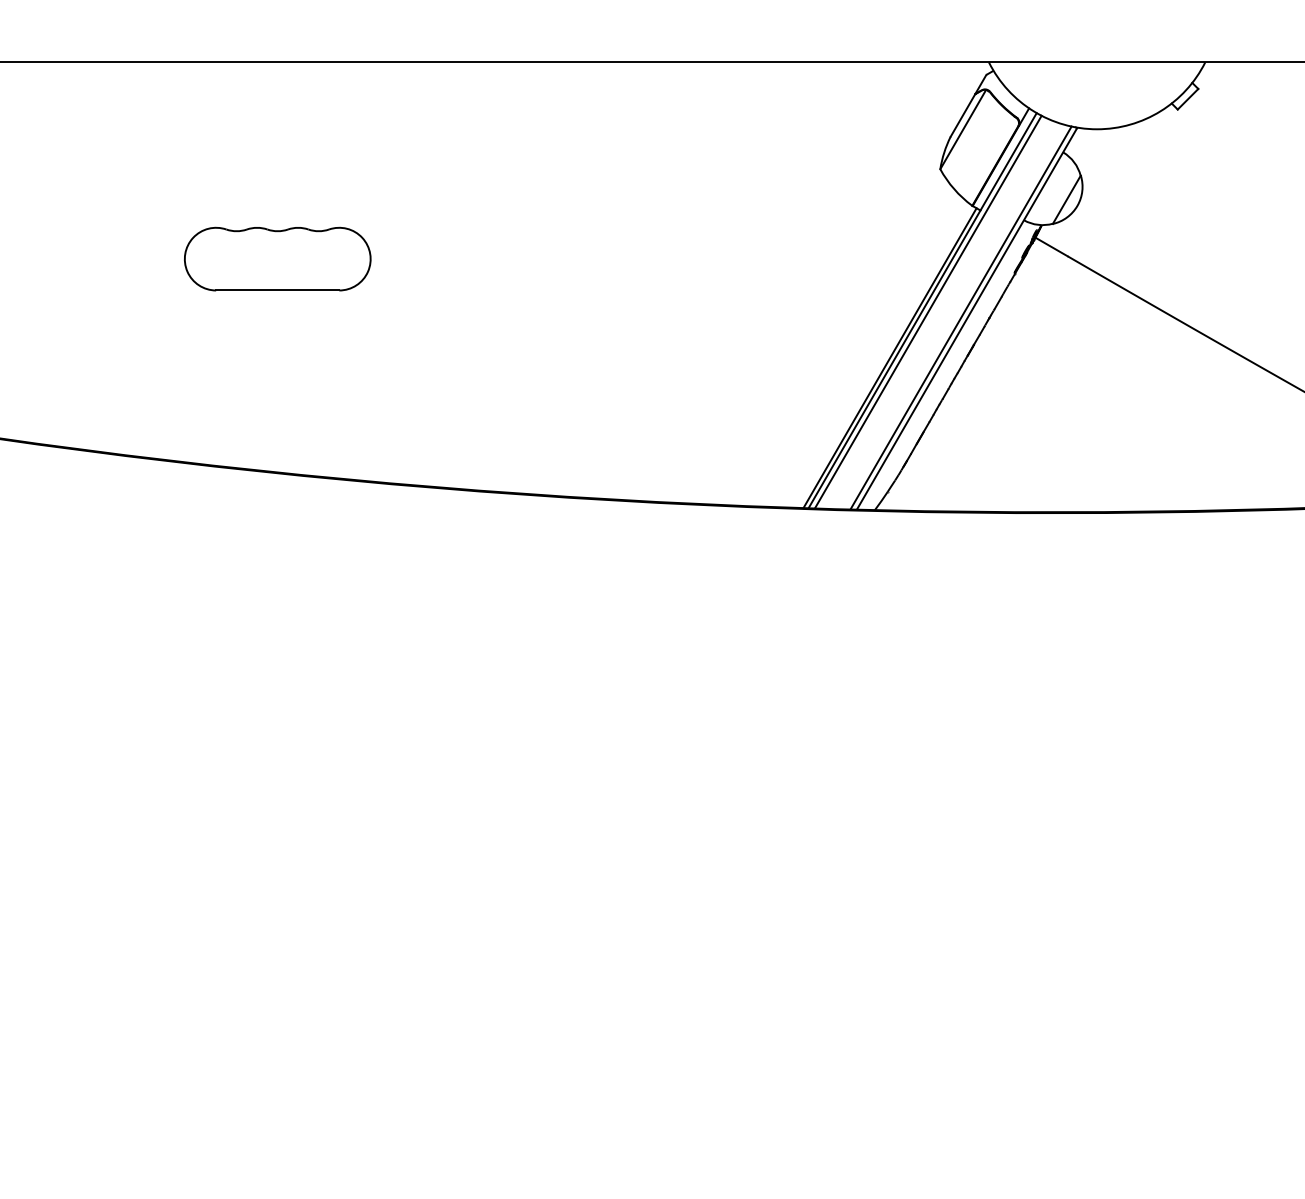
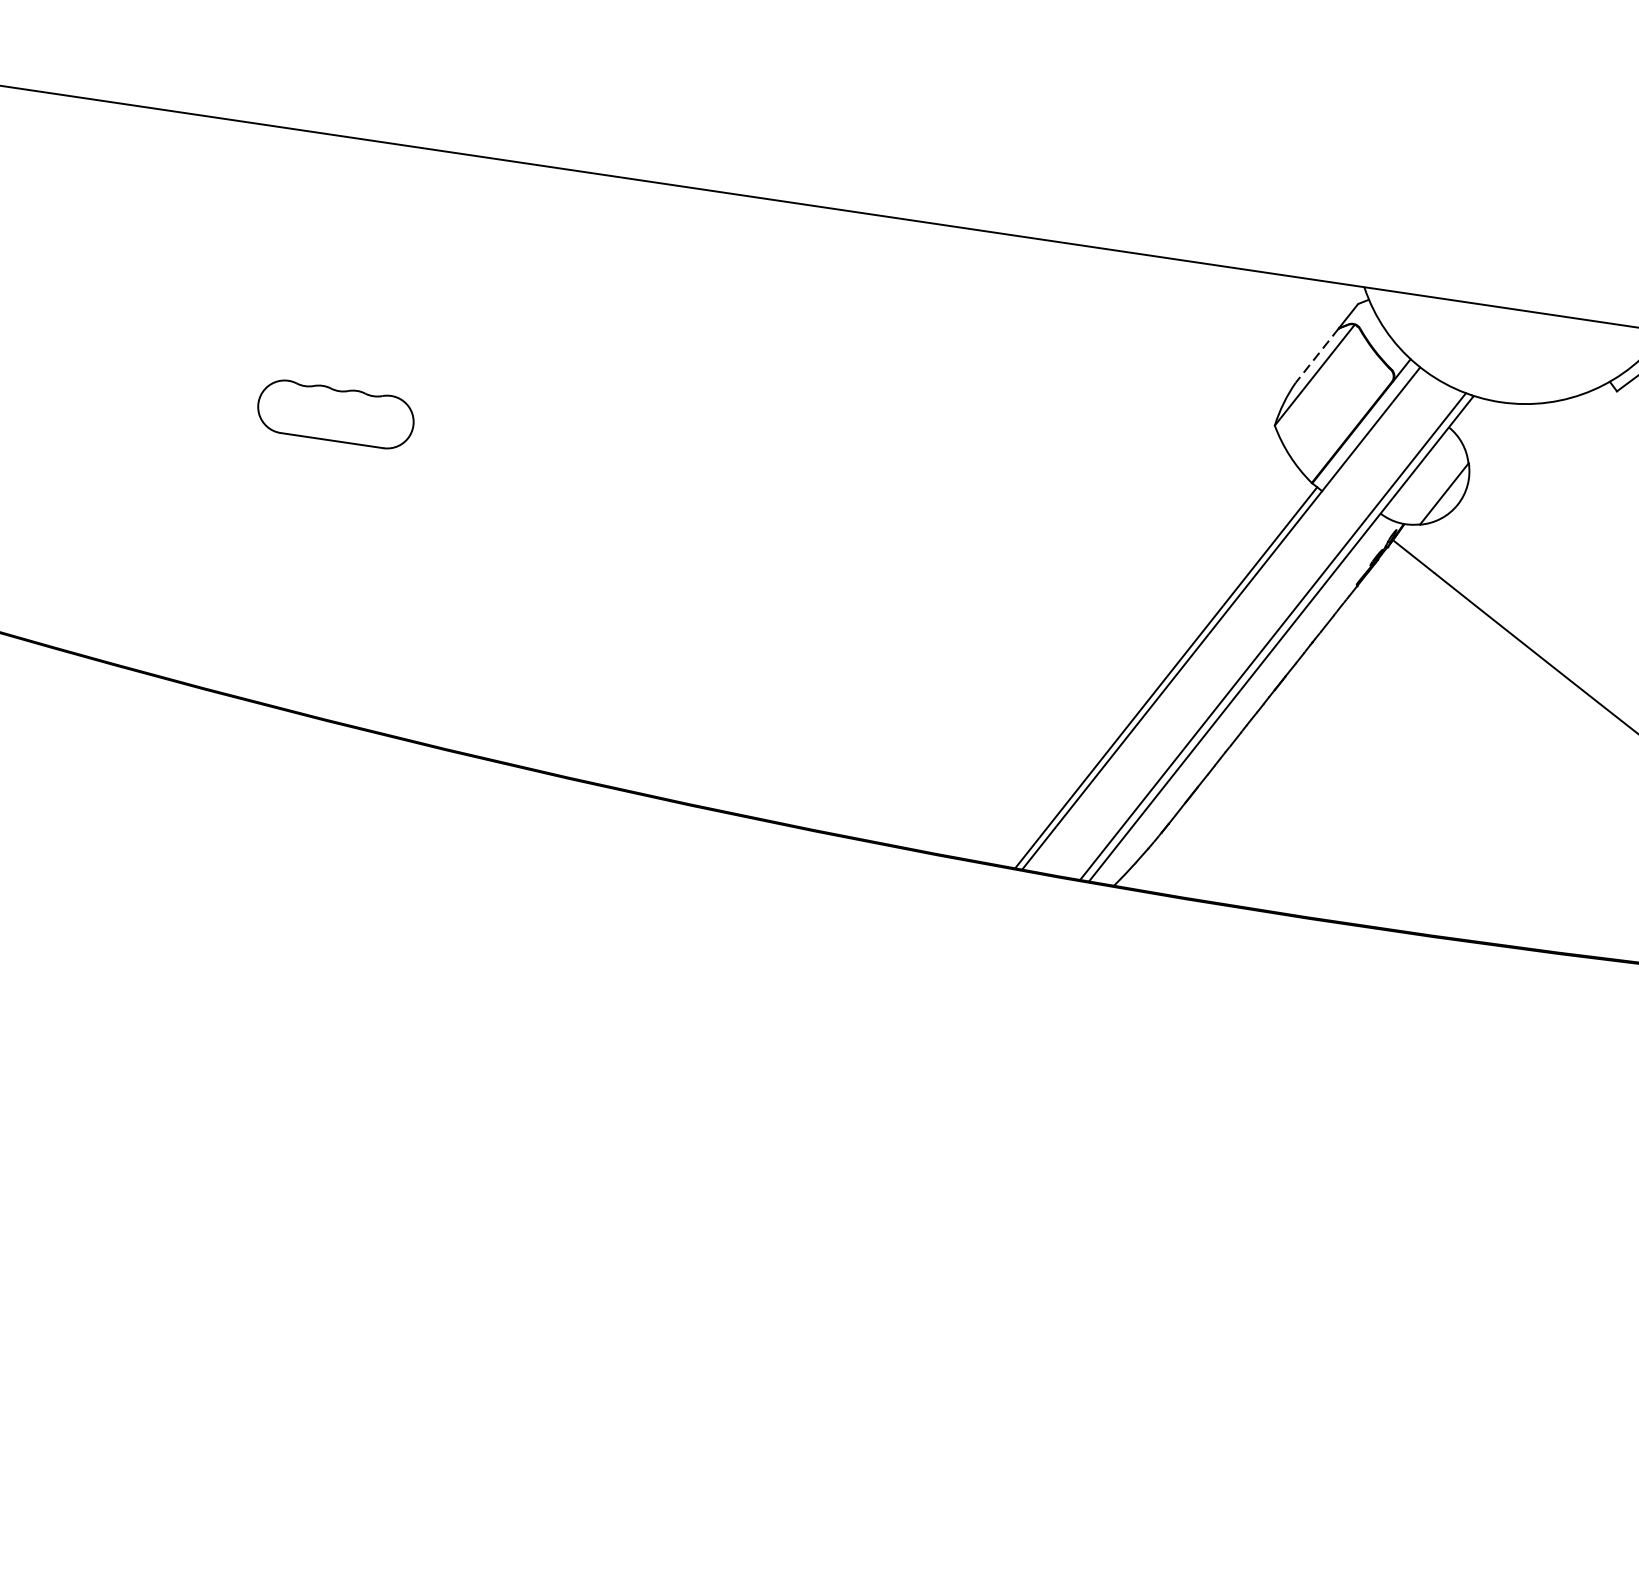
line: (962, 115) -> (1316, 355), solid -> dashed
part: (277, 258) -> (335, 413), size x0.6
line: (927, 311) -> (1227, 620), removed

